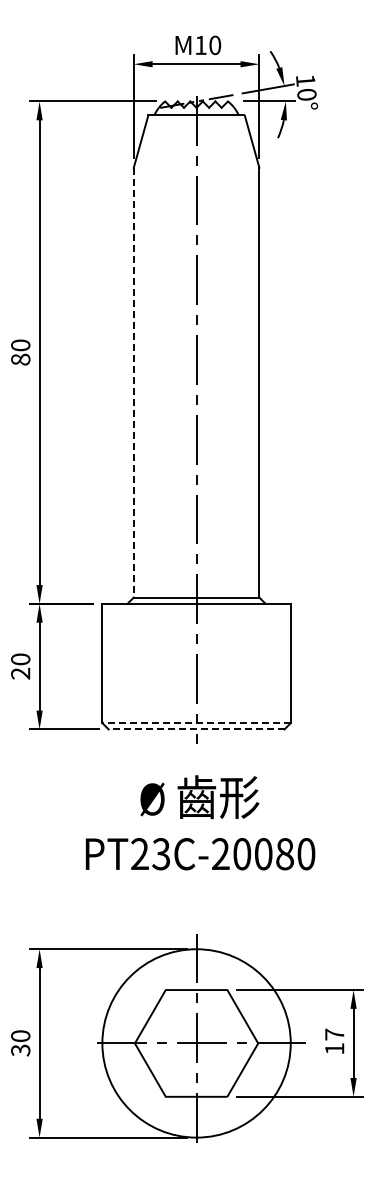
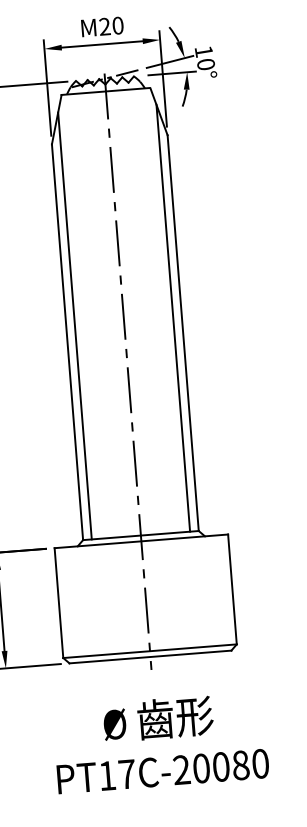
text: (200, 44) -> (104, 25), 10 -> 20
line: (143, 365) -> (75, 325), added
line: (249, 365) -> (172, 318), added
line: (133, 382) -> (67, 342), dashed -> solid
line: (196, 723) -> (149, 651), dashed -> solid
line: (196, 729) -> (150, 657), dashed -> solid
text: (150, 854) -> (117, 775), PT23C-20080 -> PT17C-20080

